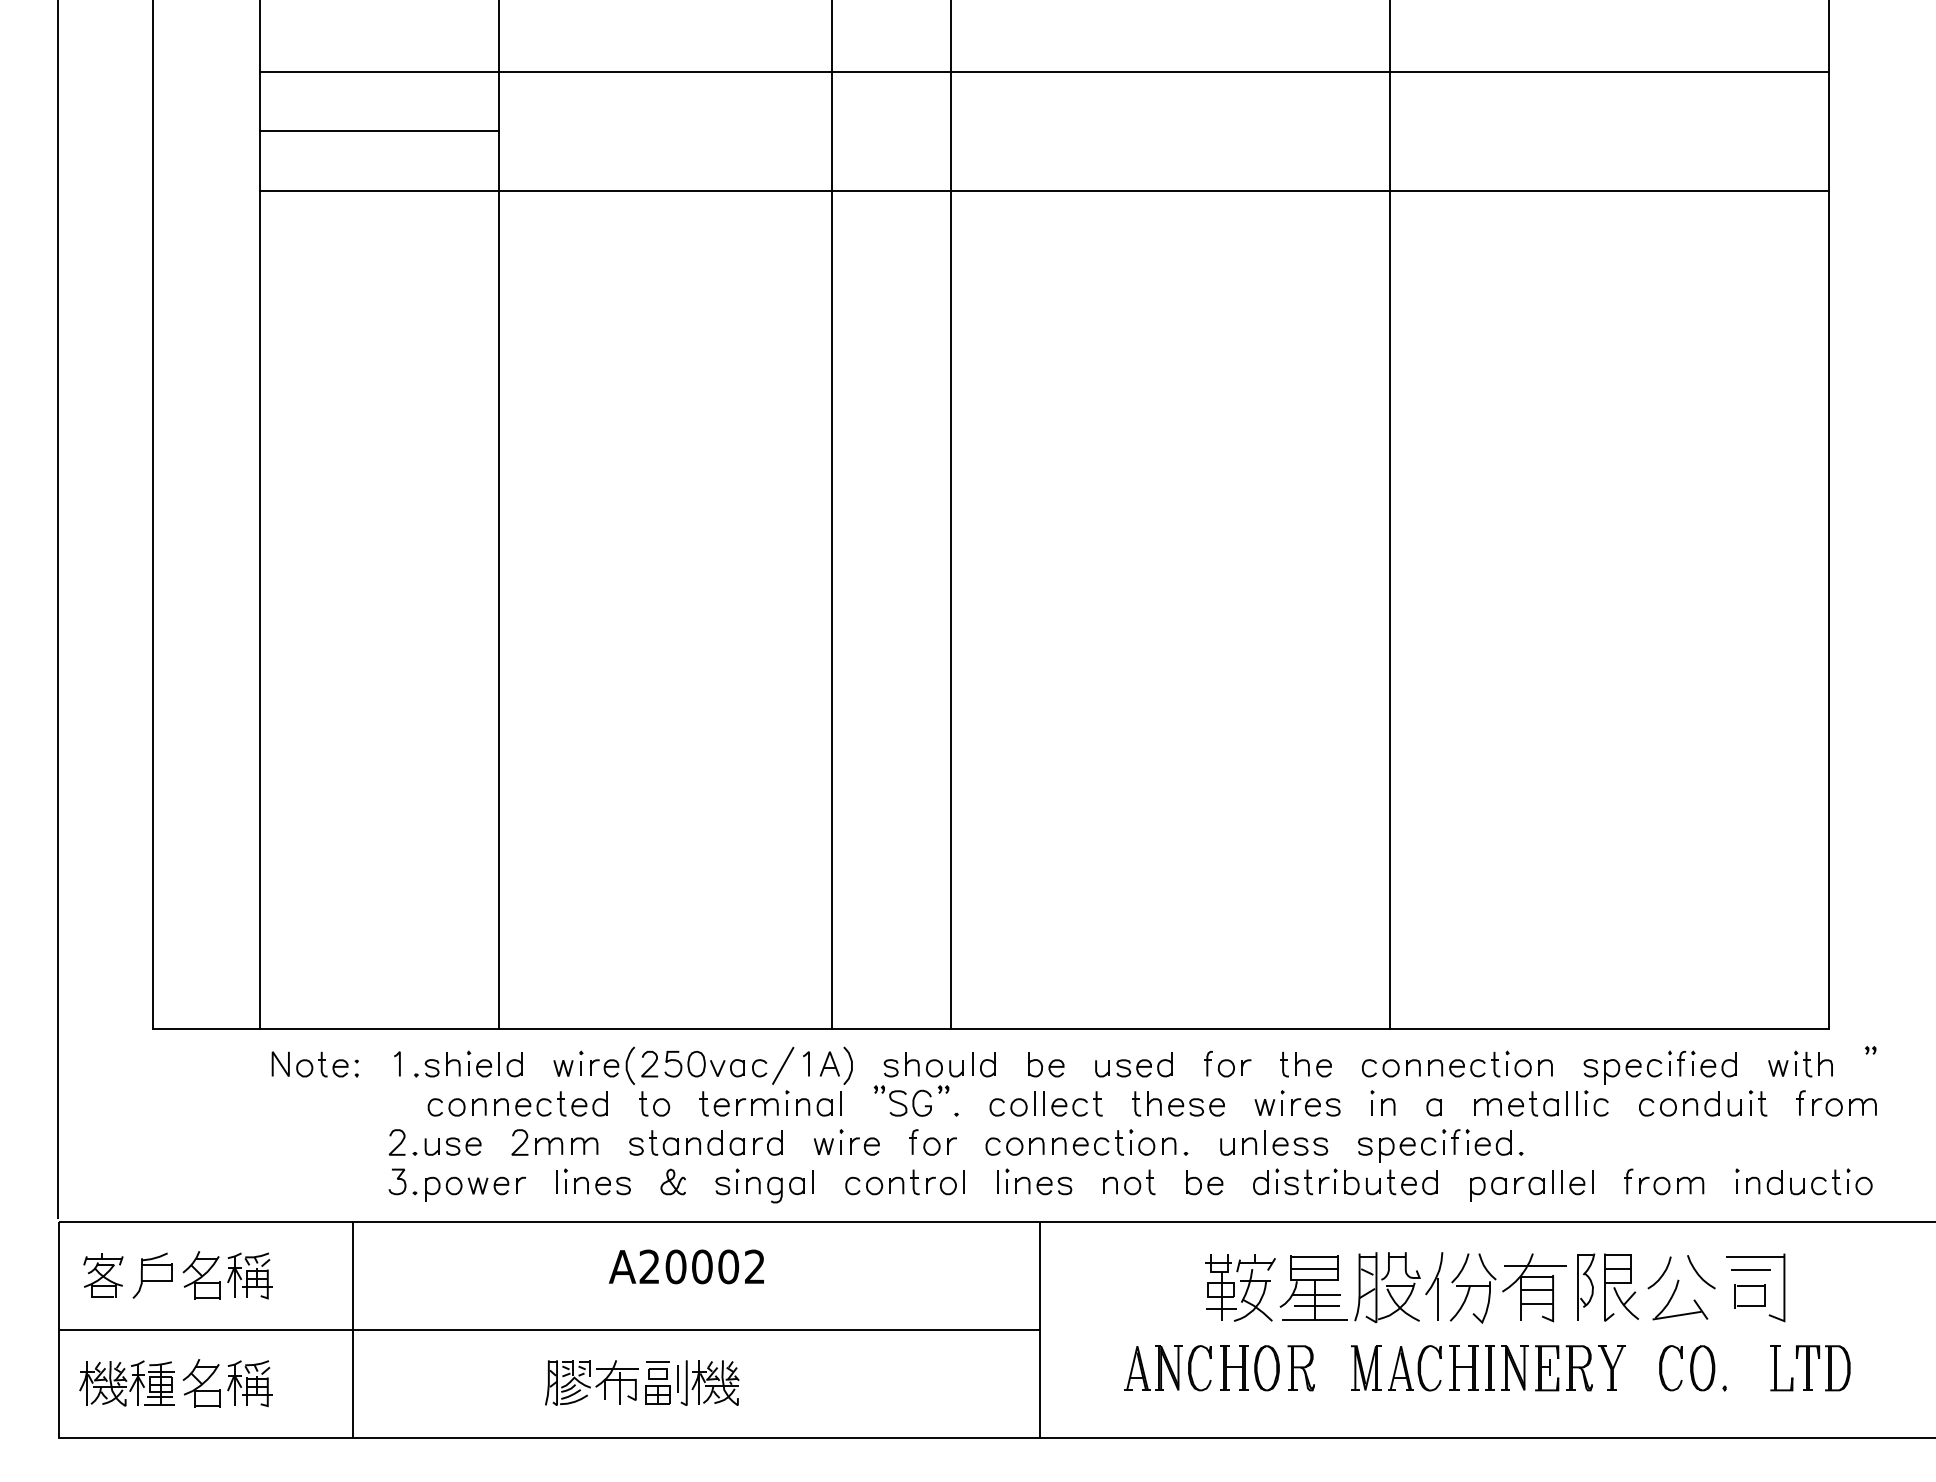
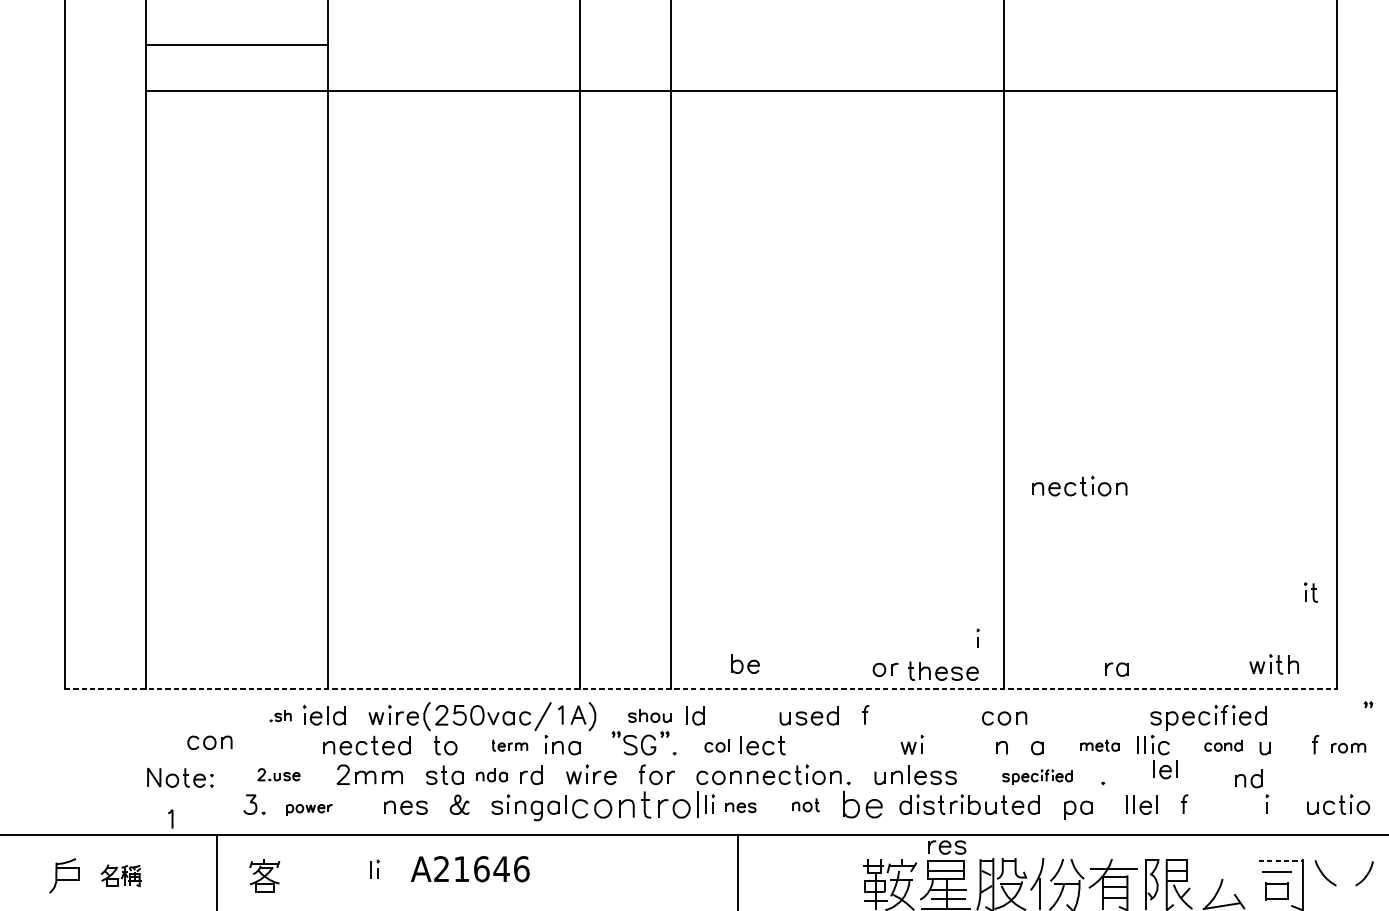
line: (379, 131) -> (236, 45), moved
line: (1044, 191) -> (741, 91), moved
line: (991, 1029) -> (701, 689), solid -> dashed
line: (399, 1063) -> (172, 818), moved
part: (1490, 1063) -> (1079, 485), moved
part: (1800, 1063) -> (1274, 663), moved
part: (314, 1064) -> (179, 777), moved
part: (437, 1064) -> (280, 715), size x0.6
part: (923, 1064) -> (649, 715), size x0.7
part: (1046, 1064) -> (745, 663), moved
part: (1305, 1064) -> (939, 715), removed
part: (1234, 1068) -> (885, 670), moved
part: (1372, 1102) -> (978, 638), moved
part: (738, 1103) -> (509, 745), size x0.6
line: (840, 1103) -> (586, 745), removed
part: (1012, 1103) -> (717, 745), size x0.7
part: (1178, 1103) -> (943, 670), moved
part: (1516, 1103) -> (1099, 745), size x0.6
part: (1679, 1103) -> (1223, 745), size x0.6
part: (1758, 1103) -> (1311, 592), moved
part: (456, 1107) -> (209, 742), moved
part: (1315, 1107) -> (947, 847), moved
part: (1844, 1107) -> (1348, 748), size x0.7
part: (1603, 1135) -> (1165, 769), added
part: (434, 1142) -> (278, 774), size x0.6
part: (715, 1142) -> (491, 774), size x0.7
part: (1434, 1145) -> (1037, 777), size x0.6
part: (561, 1180) -> (374, 868), moved
part: (904, 1182) -> (635, 805), size x1.4
part: (1129, 1182) -> (805, 805), size x0.7
part: (1204, 1182) -> (862, 805), size x1.4
part: (1764, 1182) -> (1249, 778), moved
part: (1043, 1185) -> (740, 807), size x0.7
part: (1529, 1185) -> (1117, 669), moved
part: (1671, 1185) -> (1217, 807), removed
part: (475, 1188) -> (309, 809), size x0.6
line: (1756, 1256) -> (1281, 861), solid -> dashed
text: (715, 1266) -> (491, 868), A20002 -> A21646
curve: (1662, 1273) -> (1366, 874), moved
curve: (1699, 1274) -> (1324, 874), moved
part: (103, 1275) -> (264, 875), moved
part: (227, 1275) -> (121, 875), size x0.6

